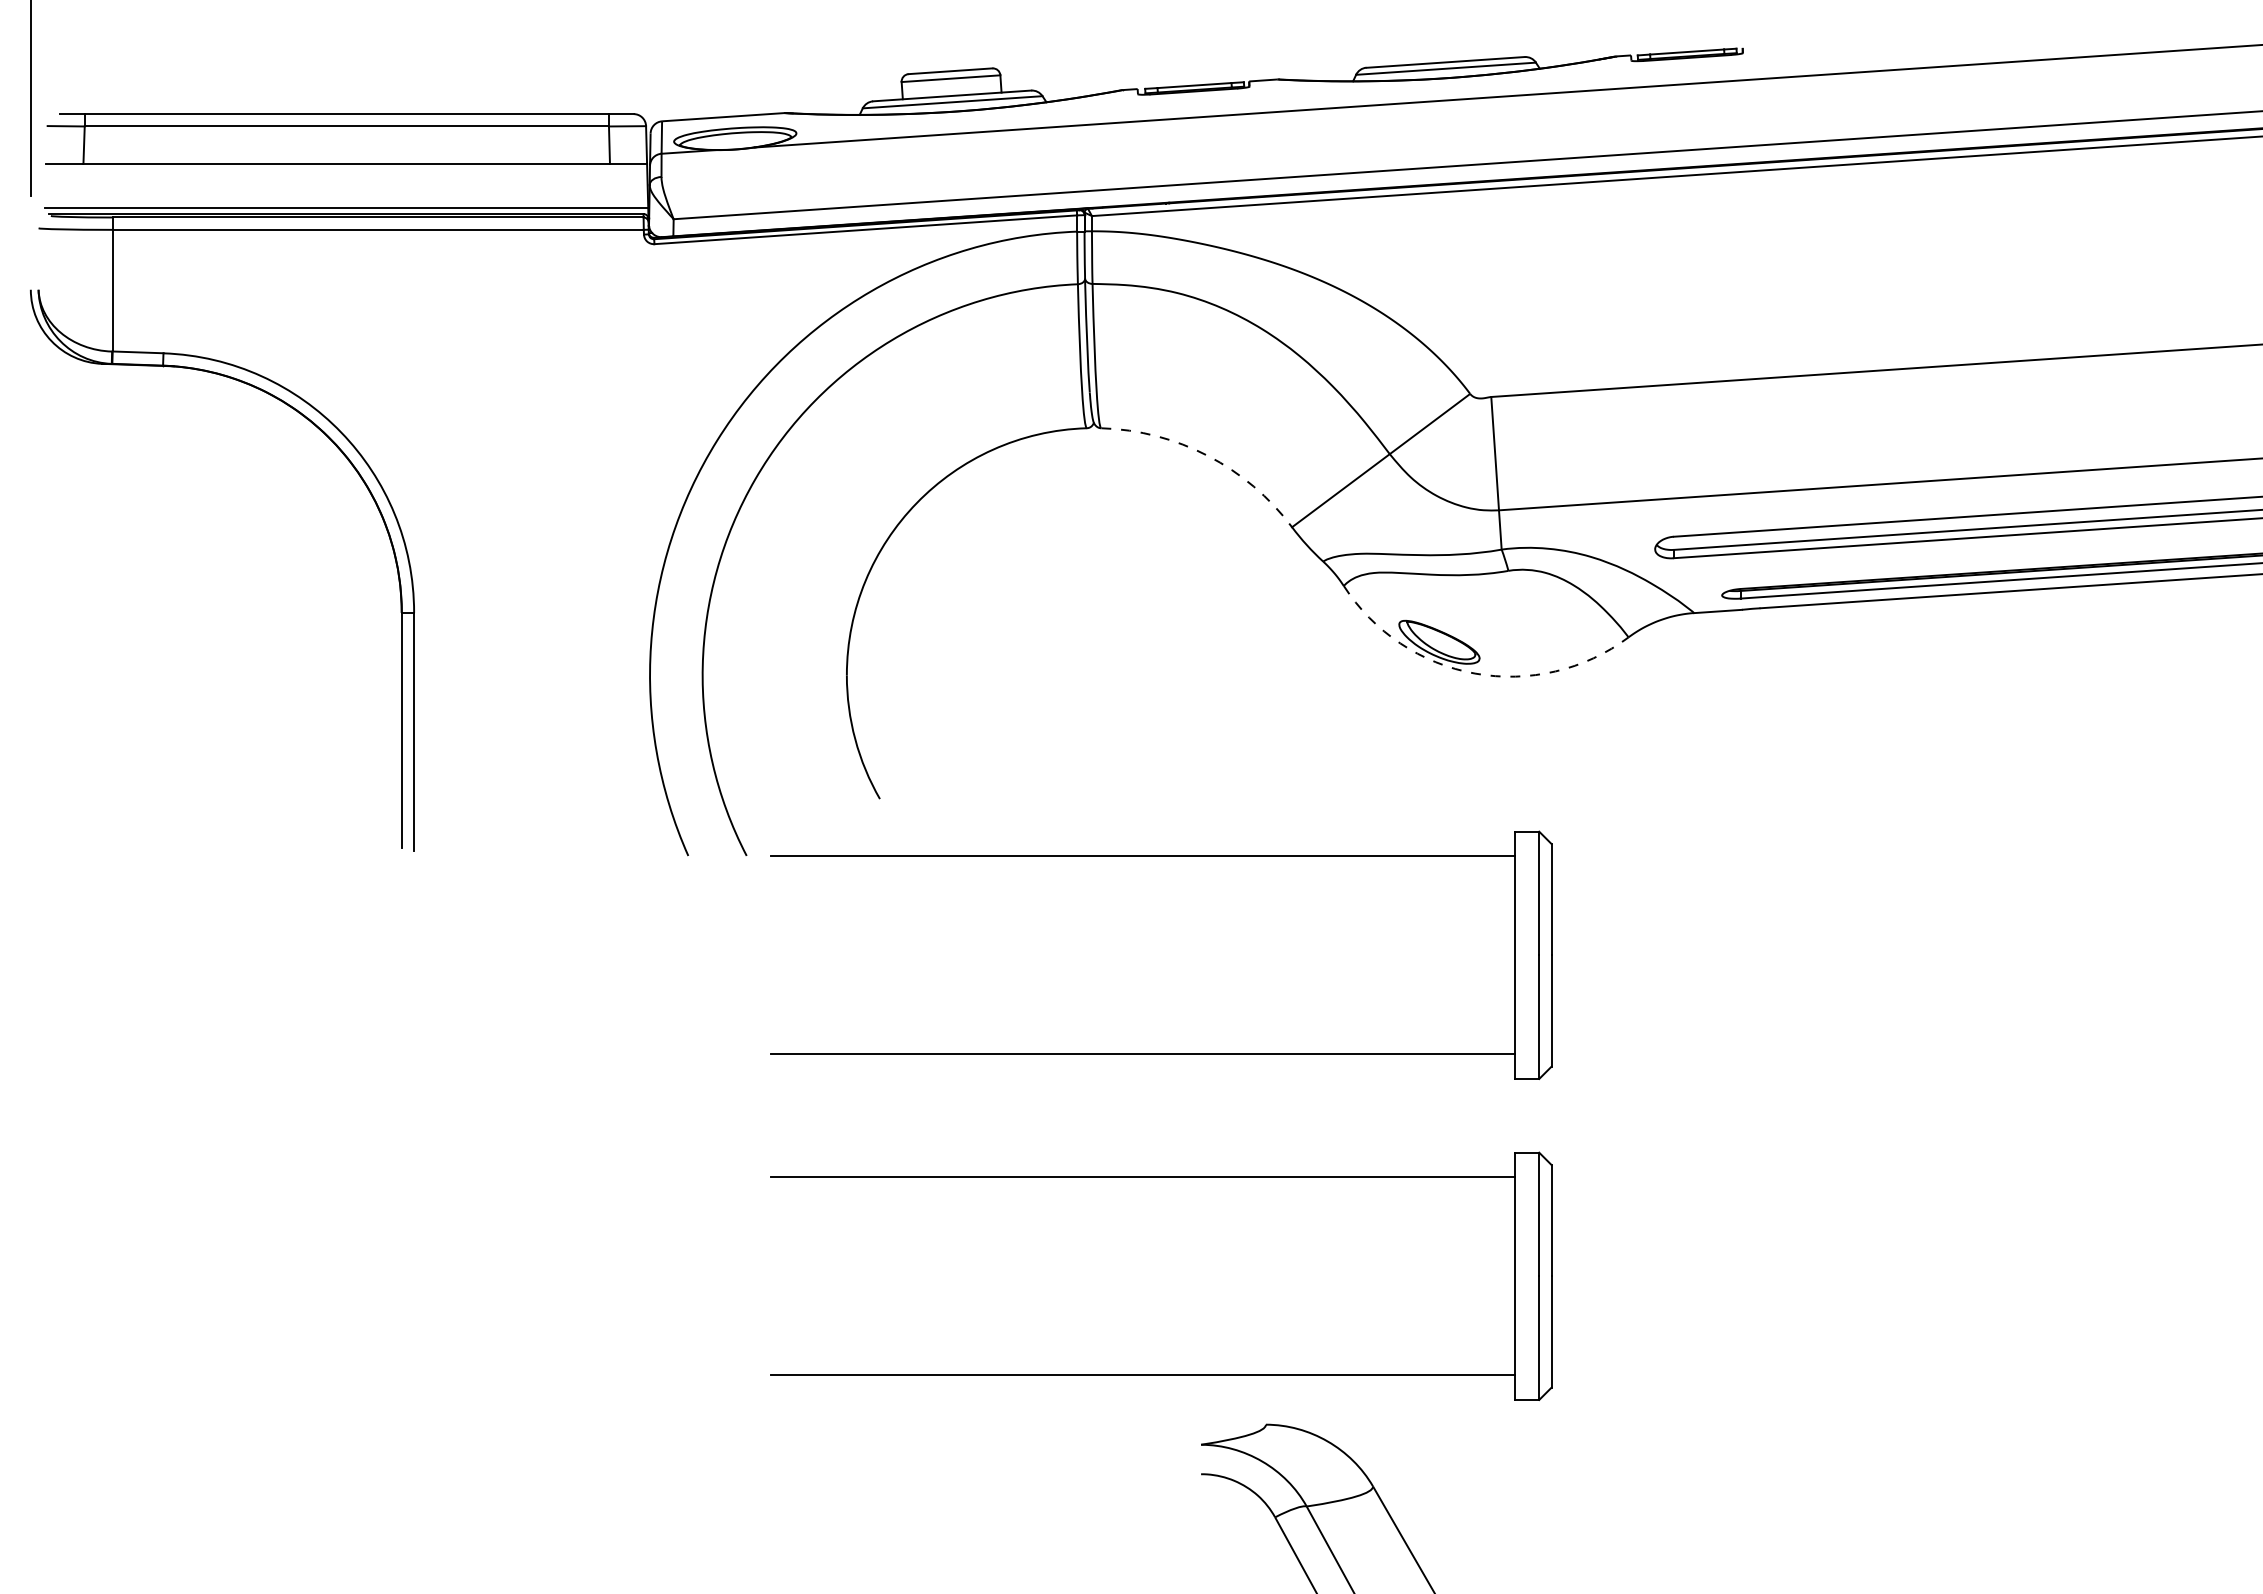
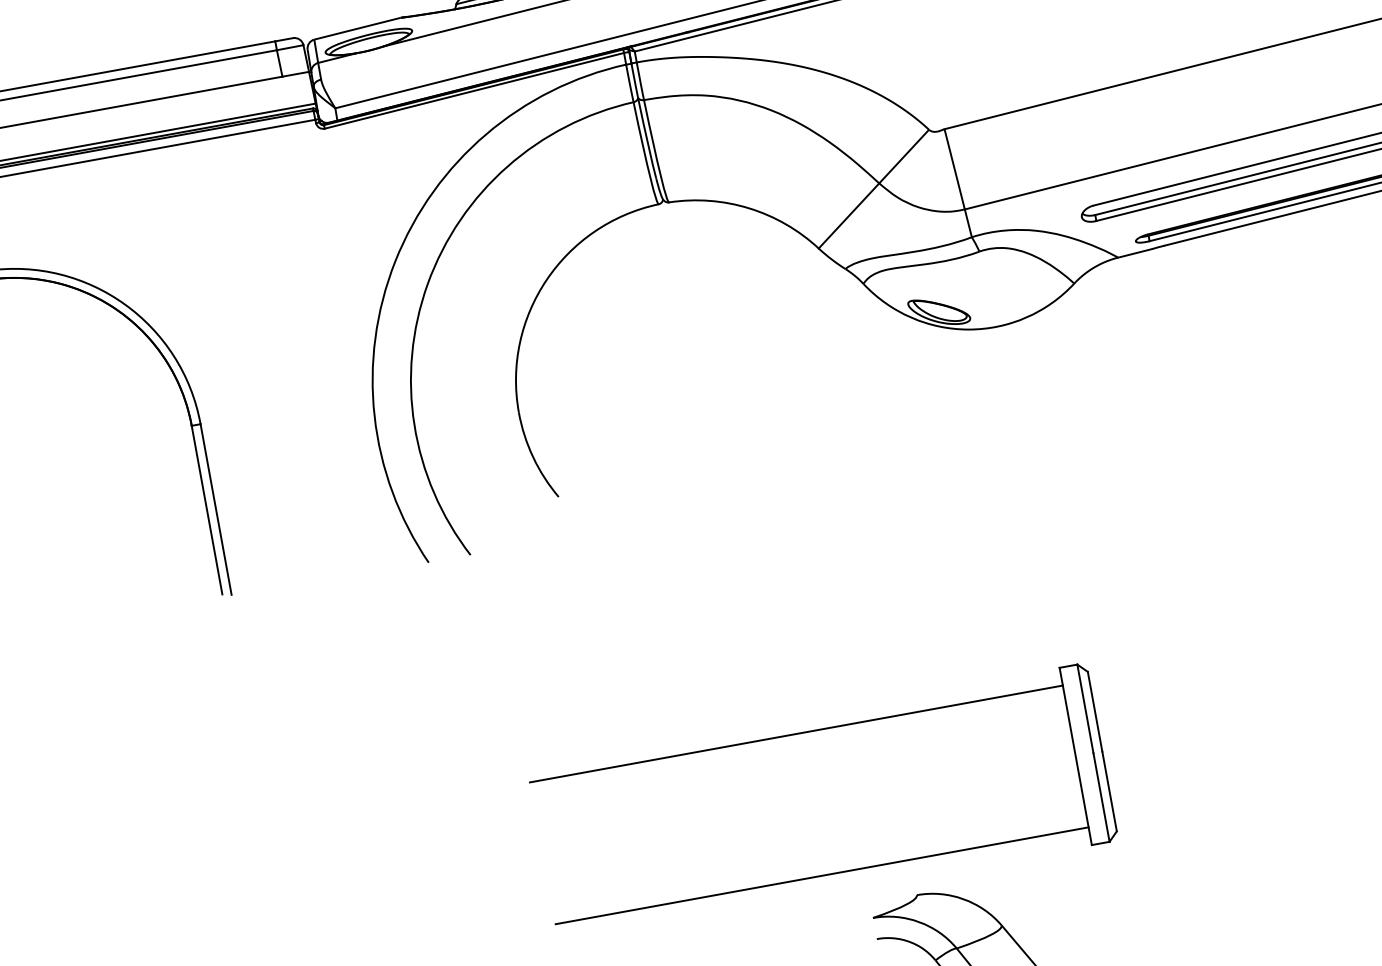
arc: (1208, 455) -> (749, 207), dashed -> solid
arc: (1475, 673) -> (969, 329), dashed -> solid
part: (1161, 856) -> (768, 501), removed

